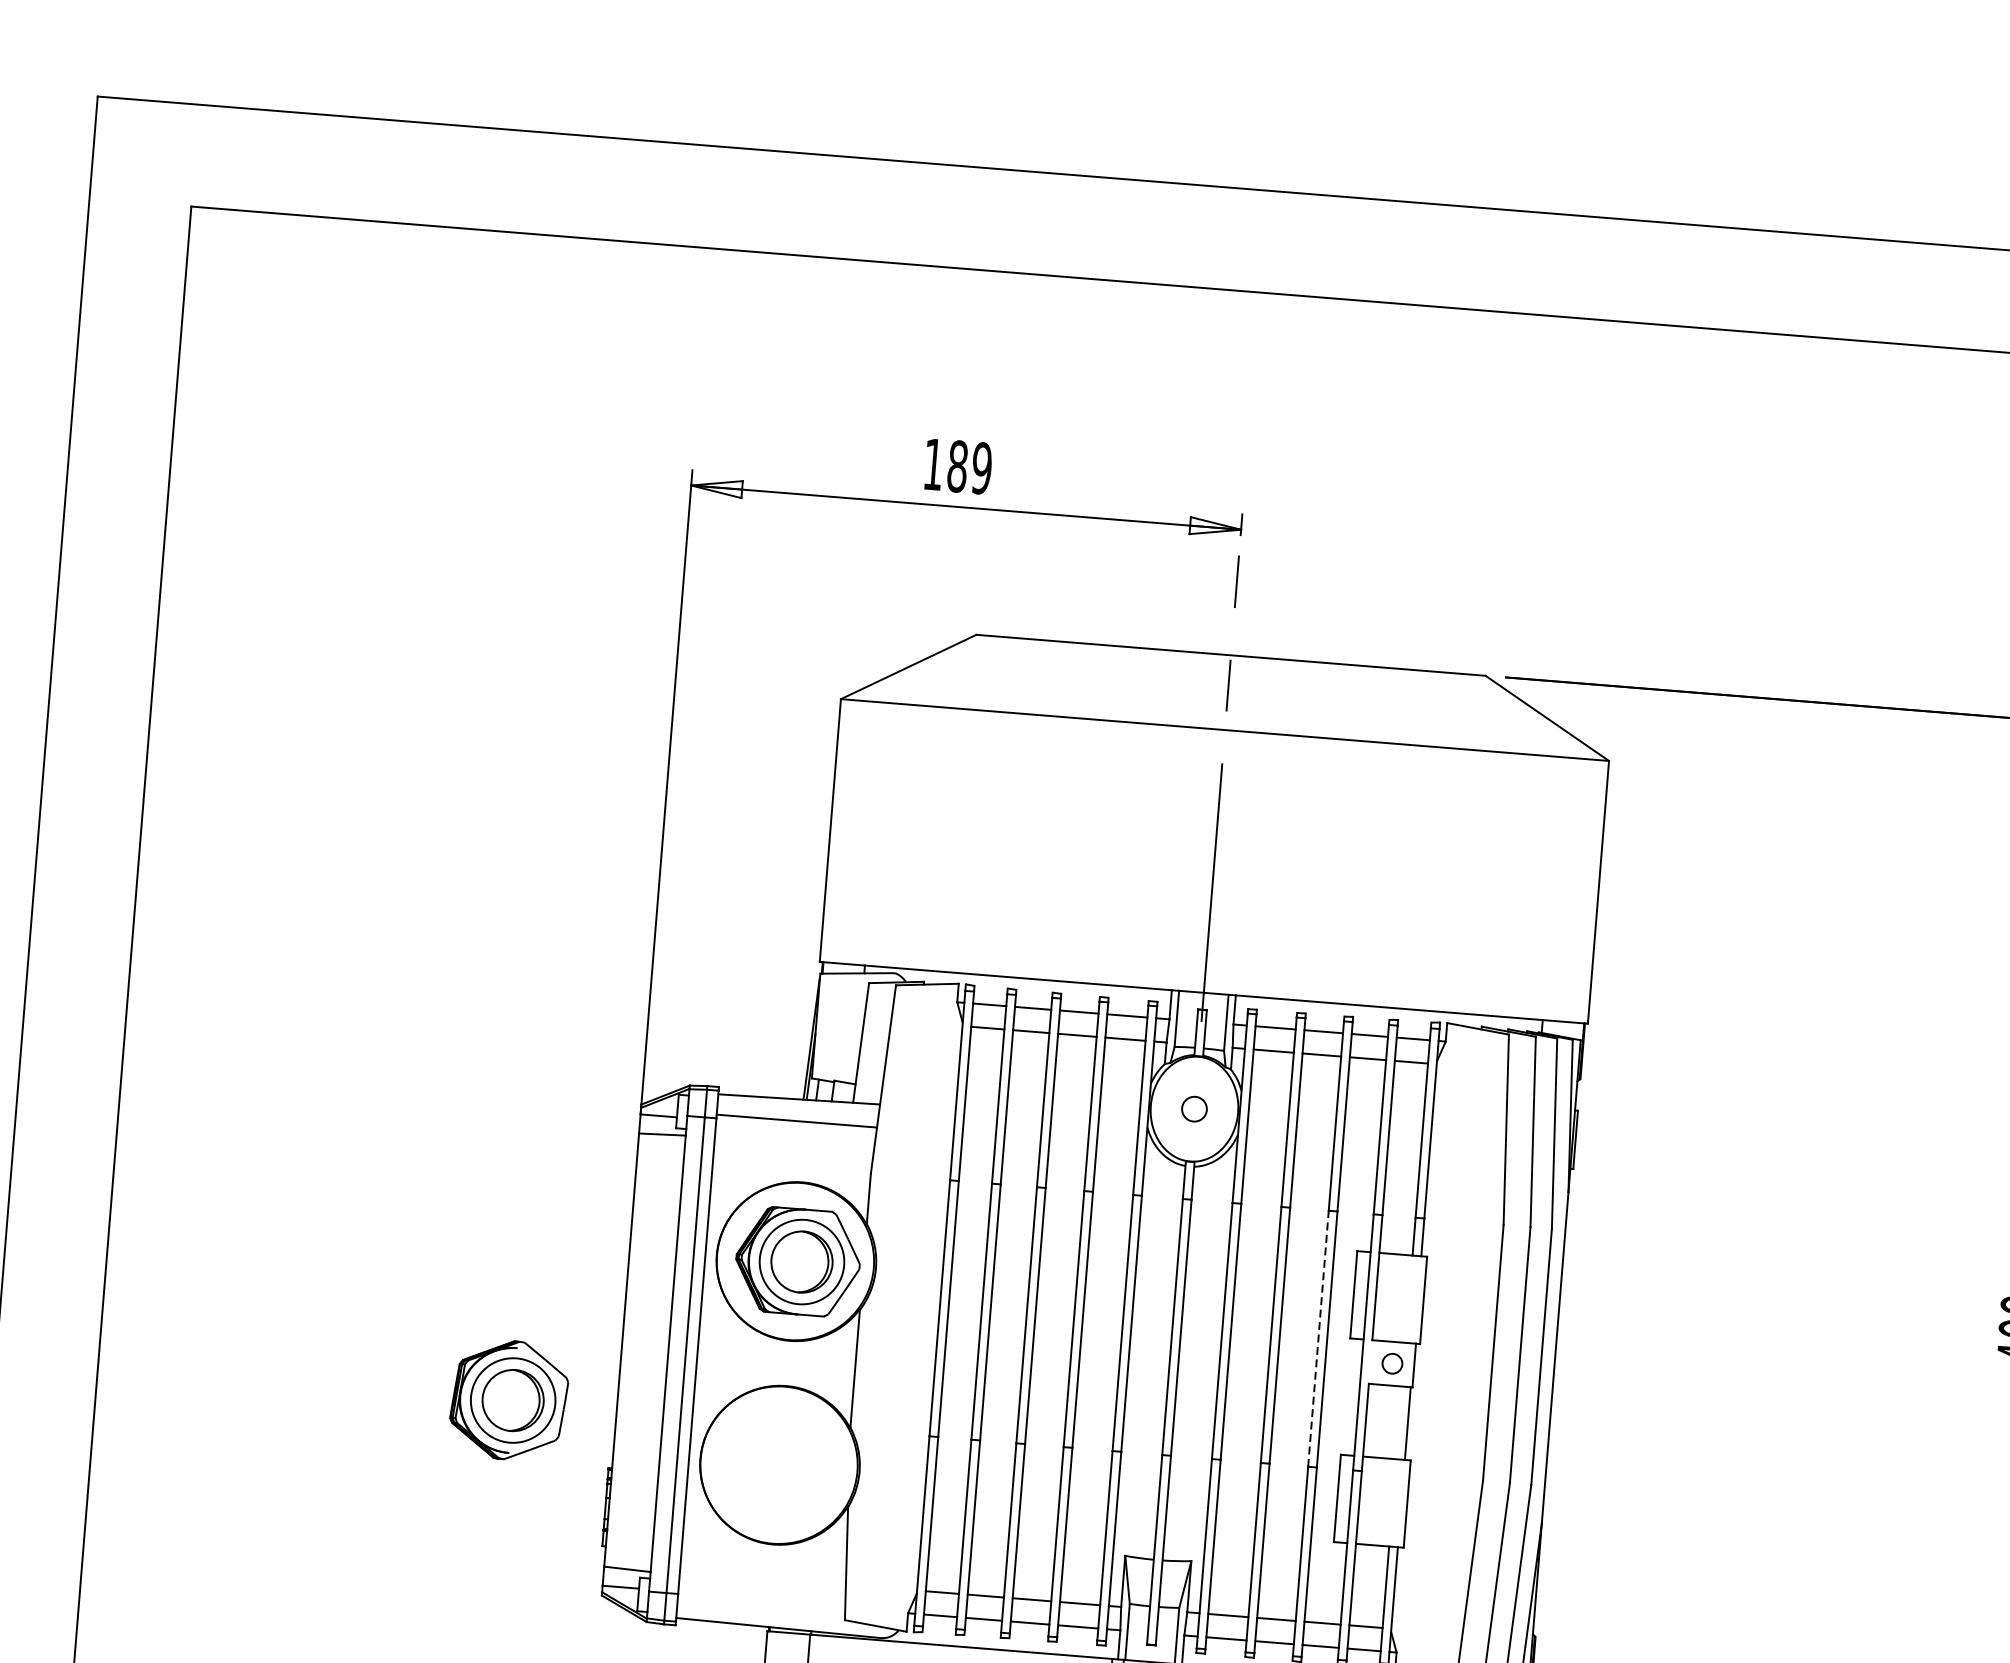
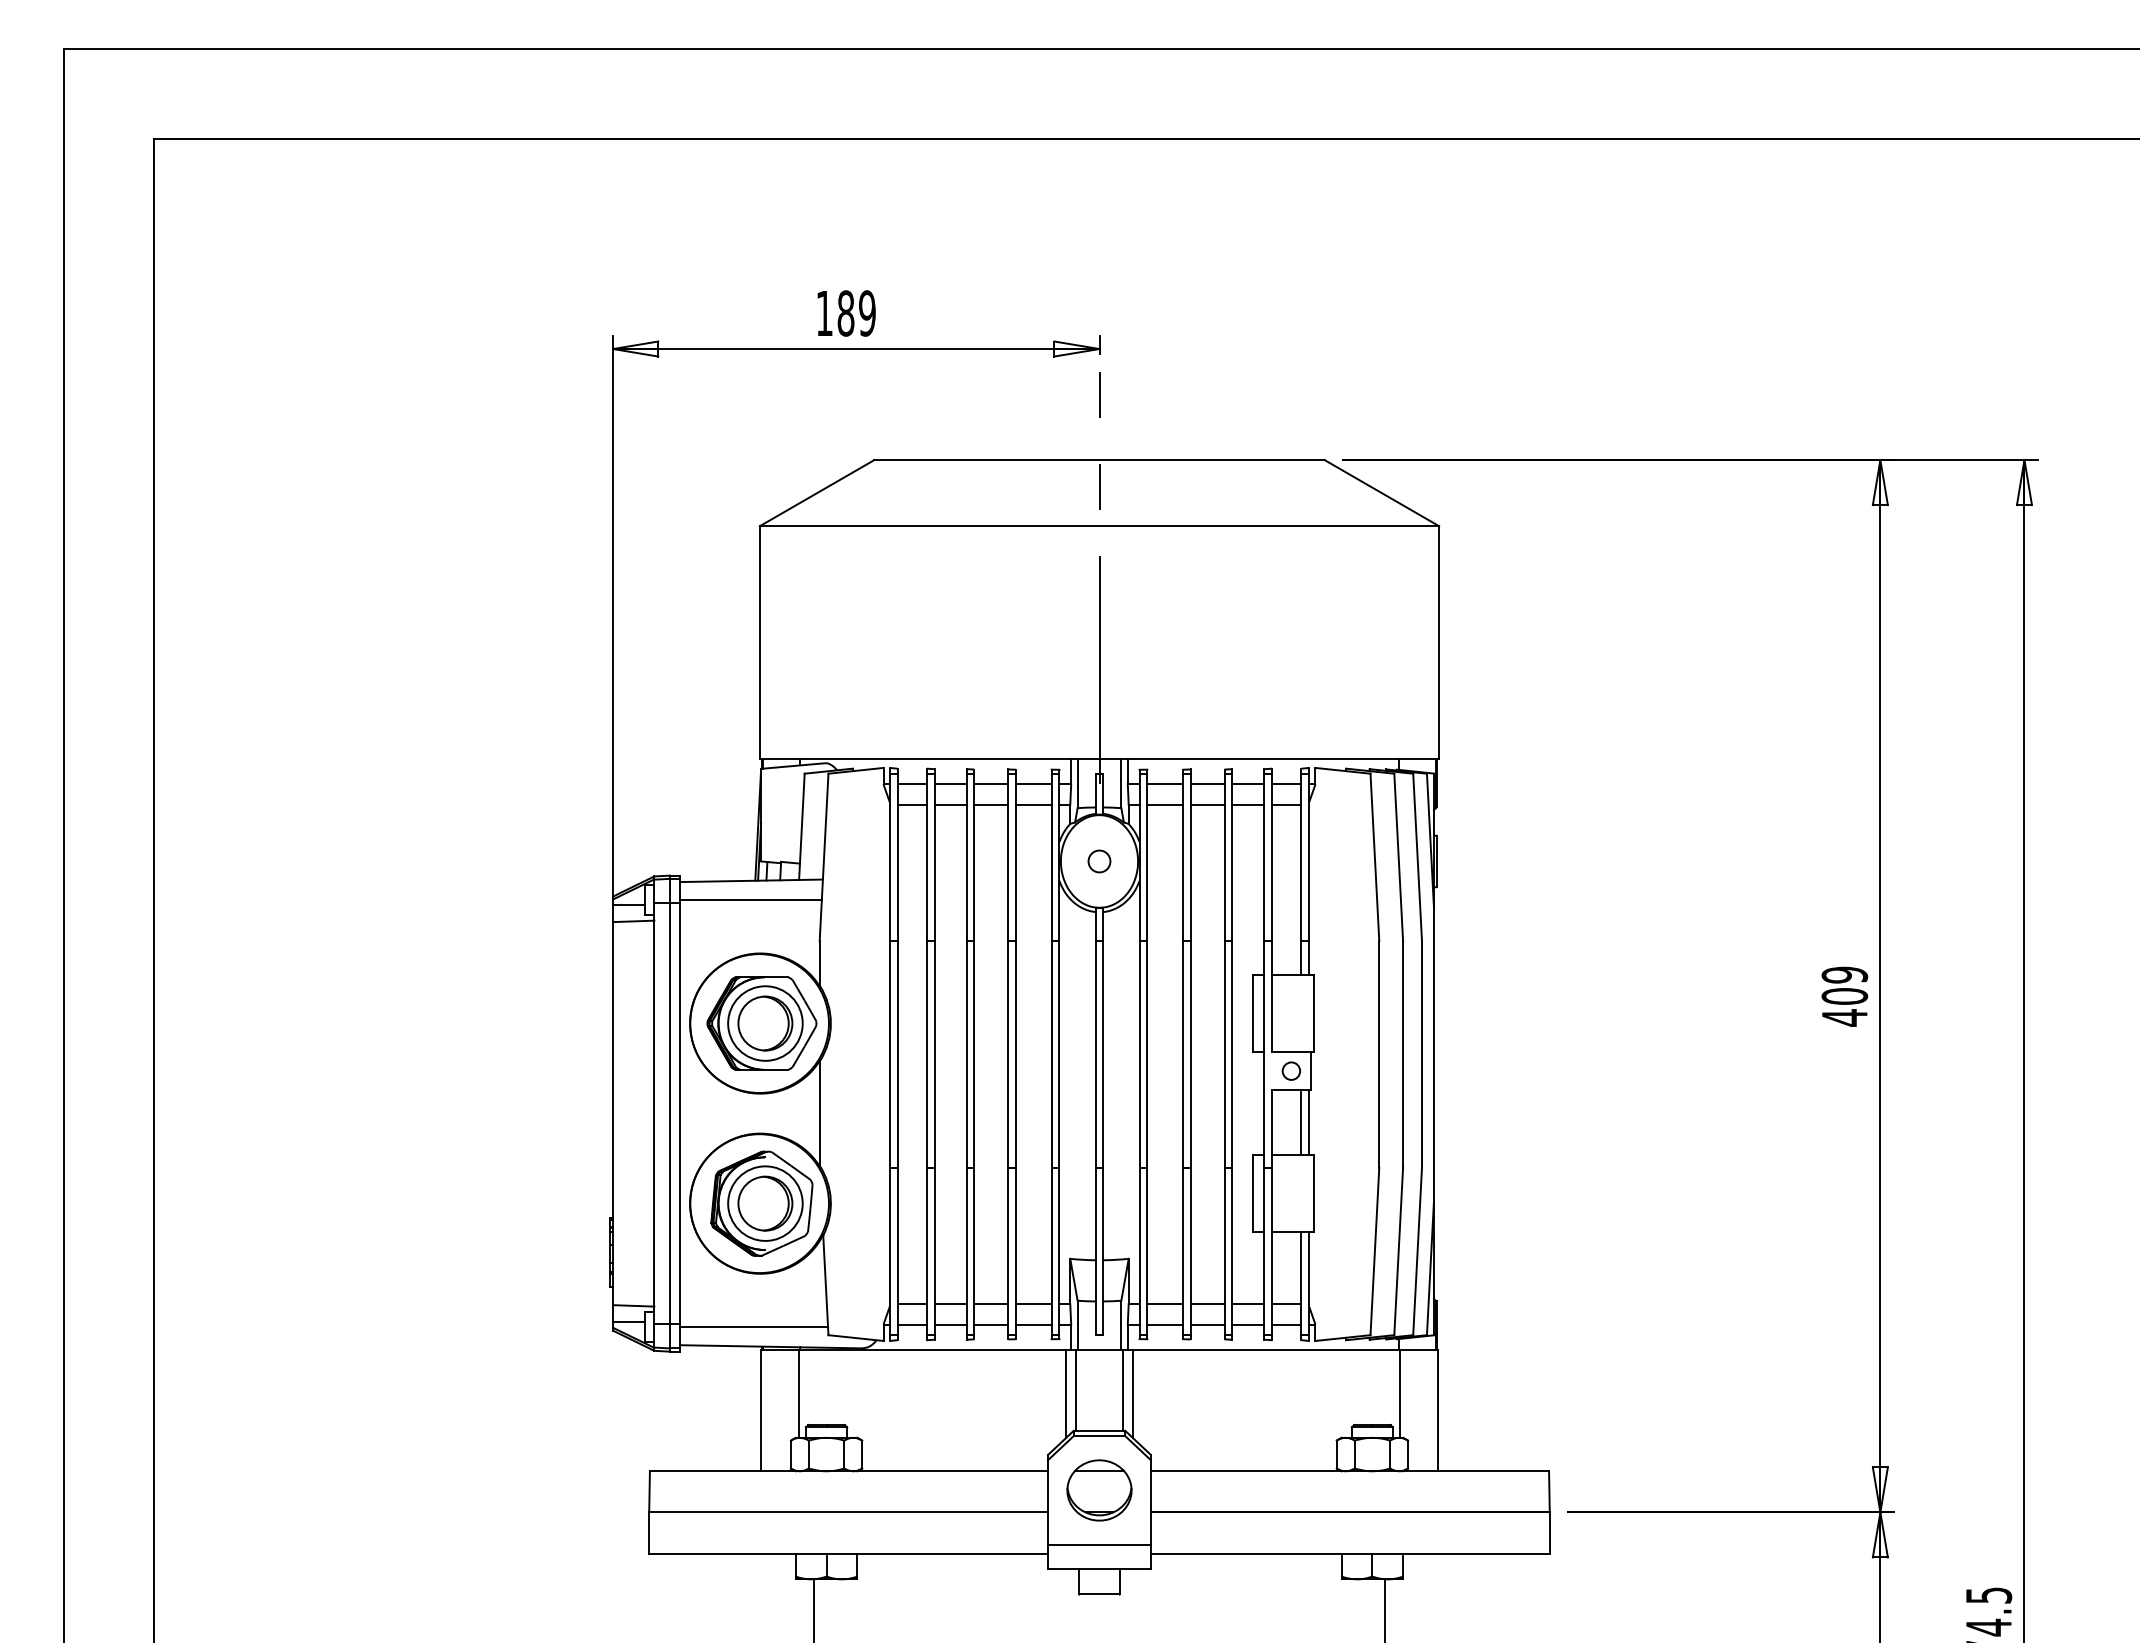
line: (1318, 1337) -> (1224, 1053), dashed -> solid
part: (508, 1400) -> (761, 1203), moved
line: (1399, 1422) -> (1301, 1122), added
line: (761, 1604) -> (754, 1327), added

